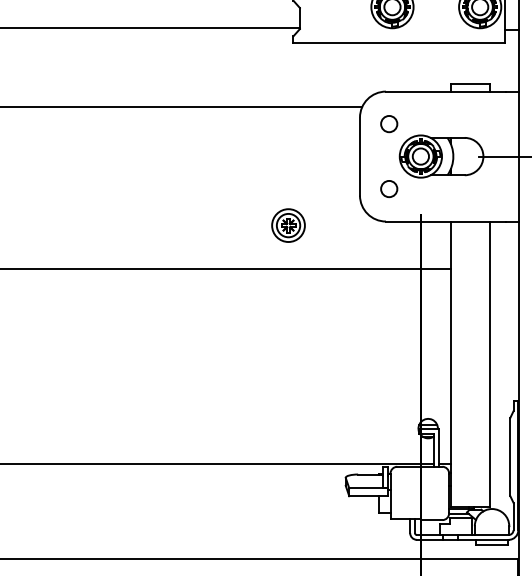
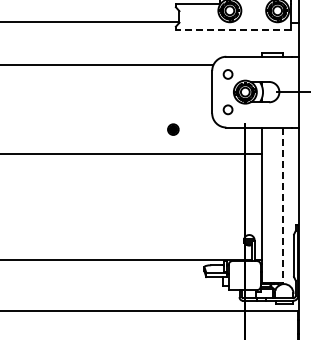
line: (397, 43) -> (232, 30), solid -> dashed
part: (288, 225) -> (173, 129), size x0.6
line: (489, 364) -> (282, 205), solid -> dashed

